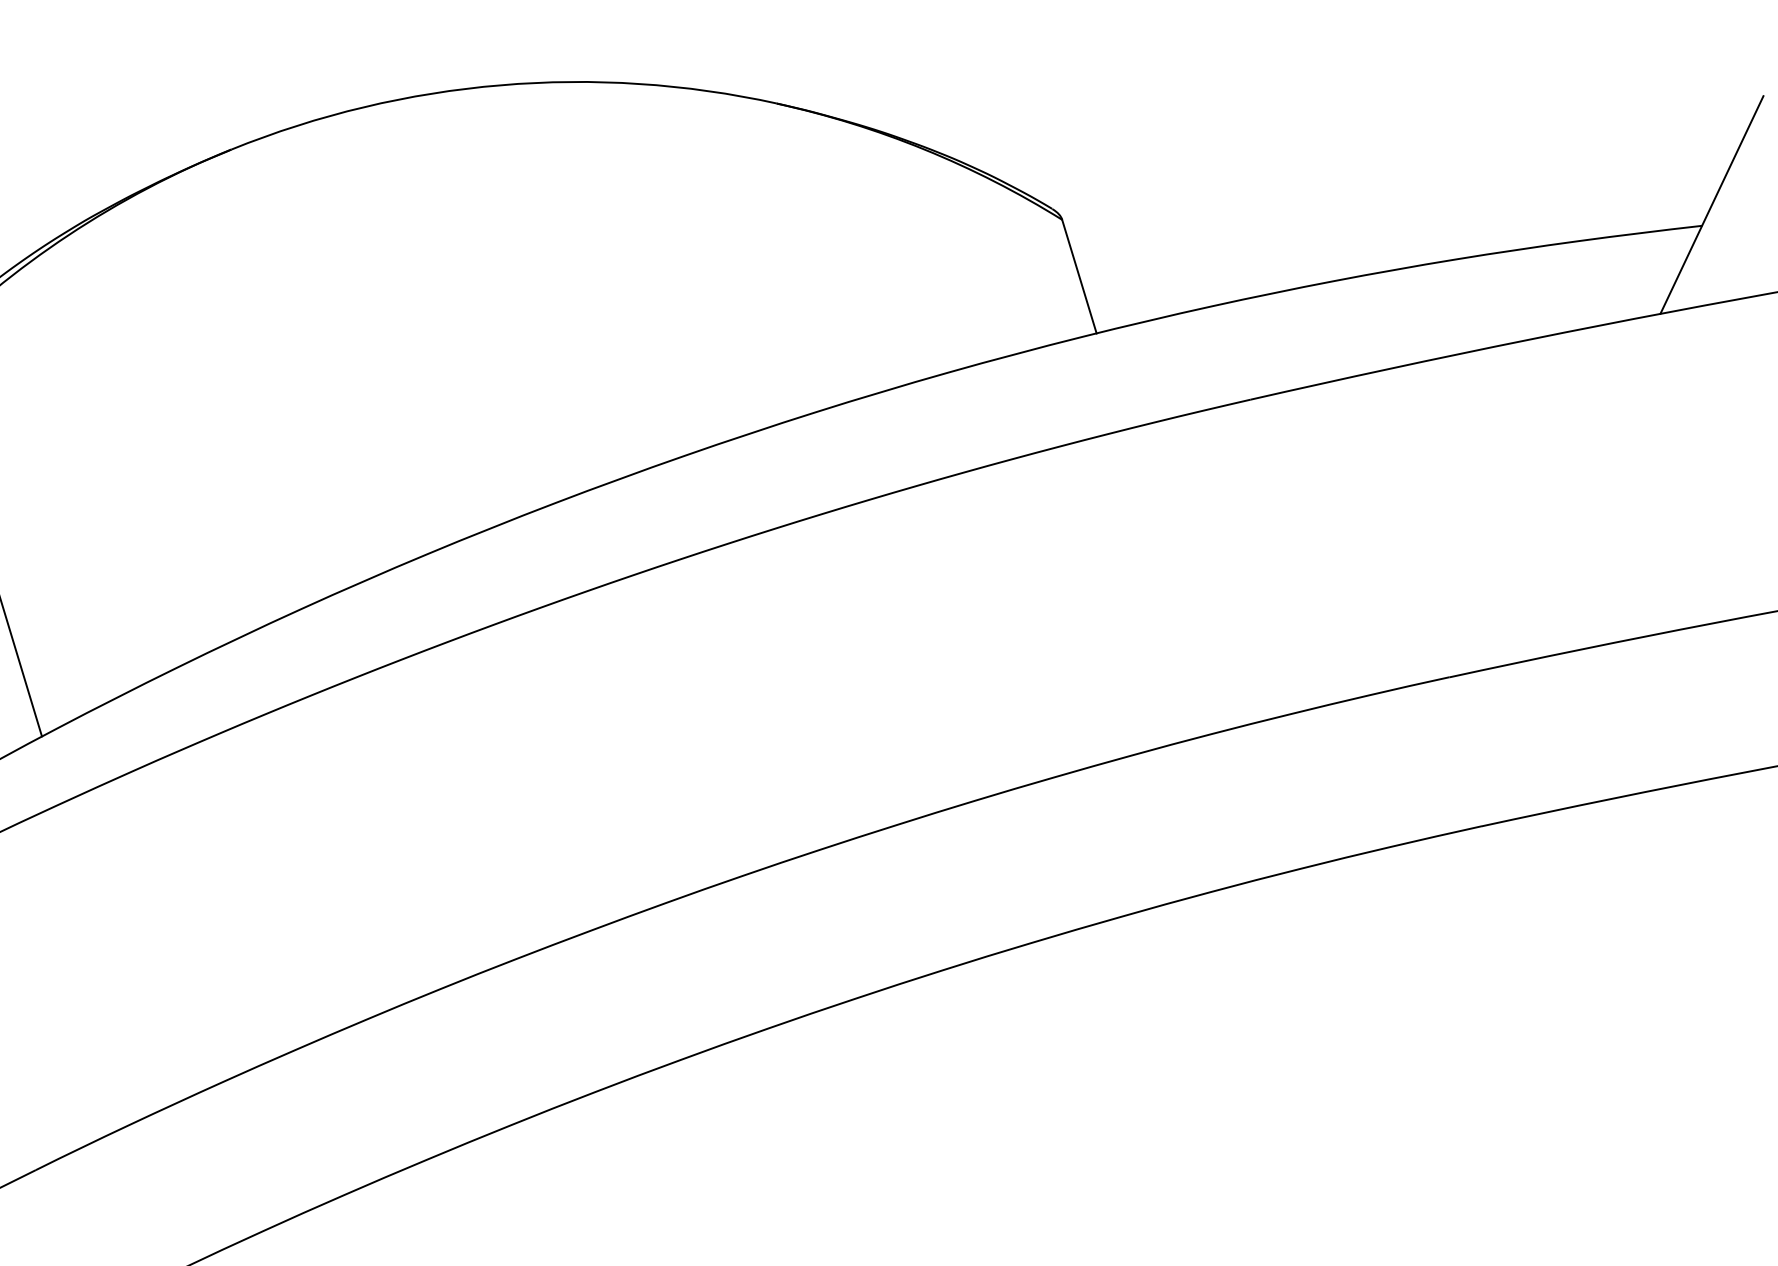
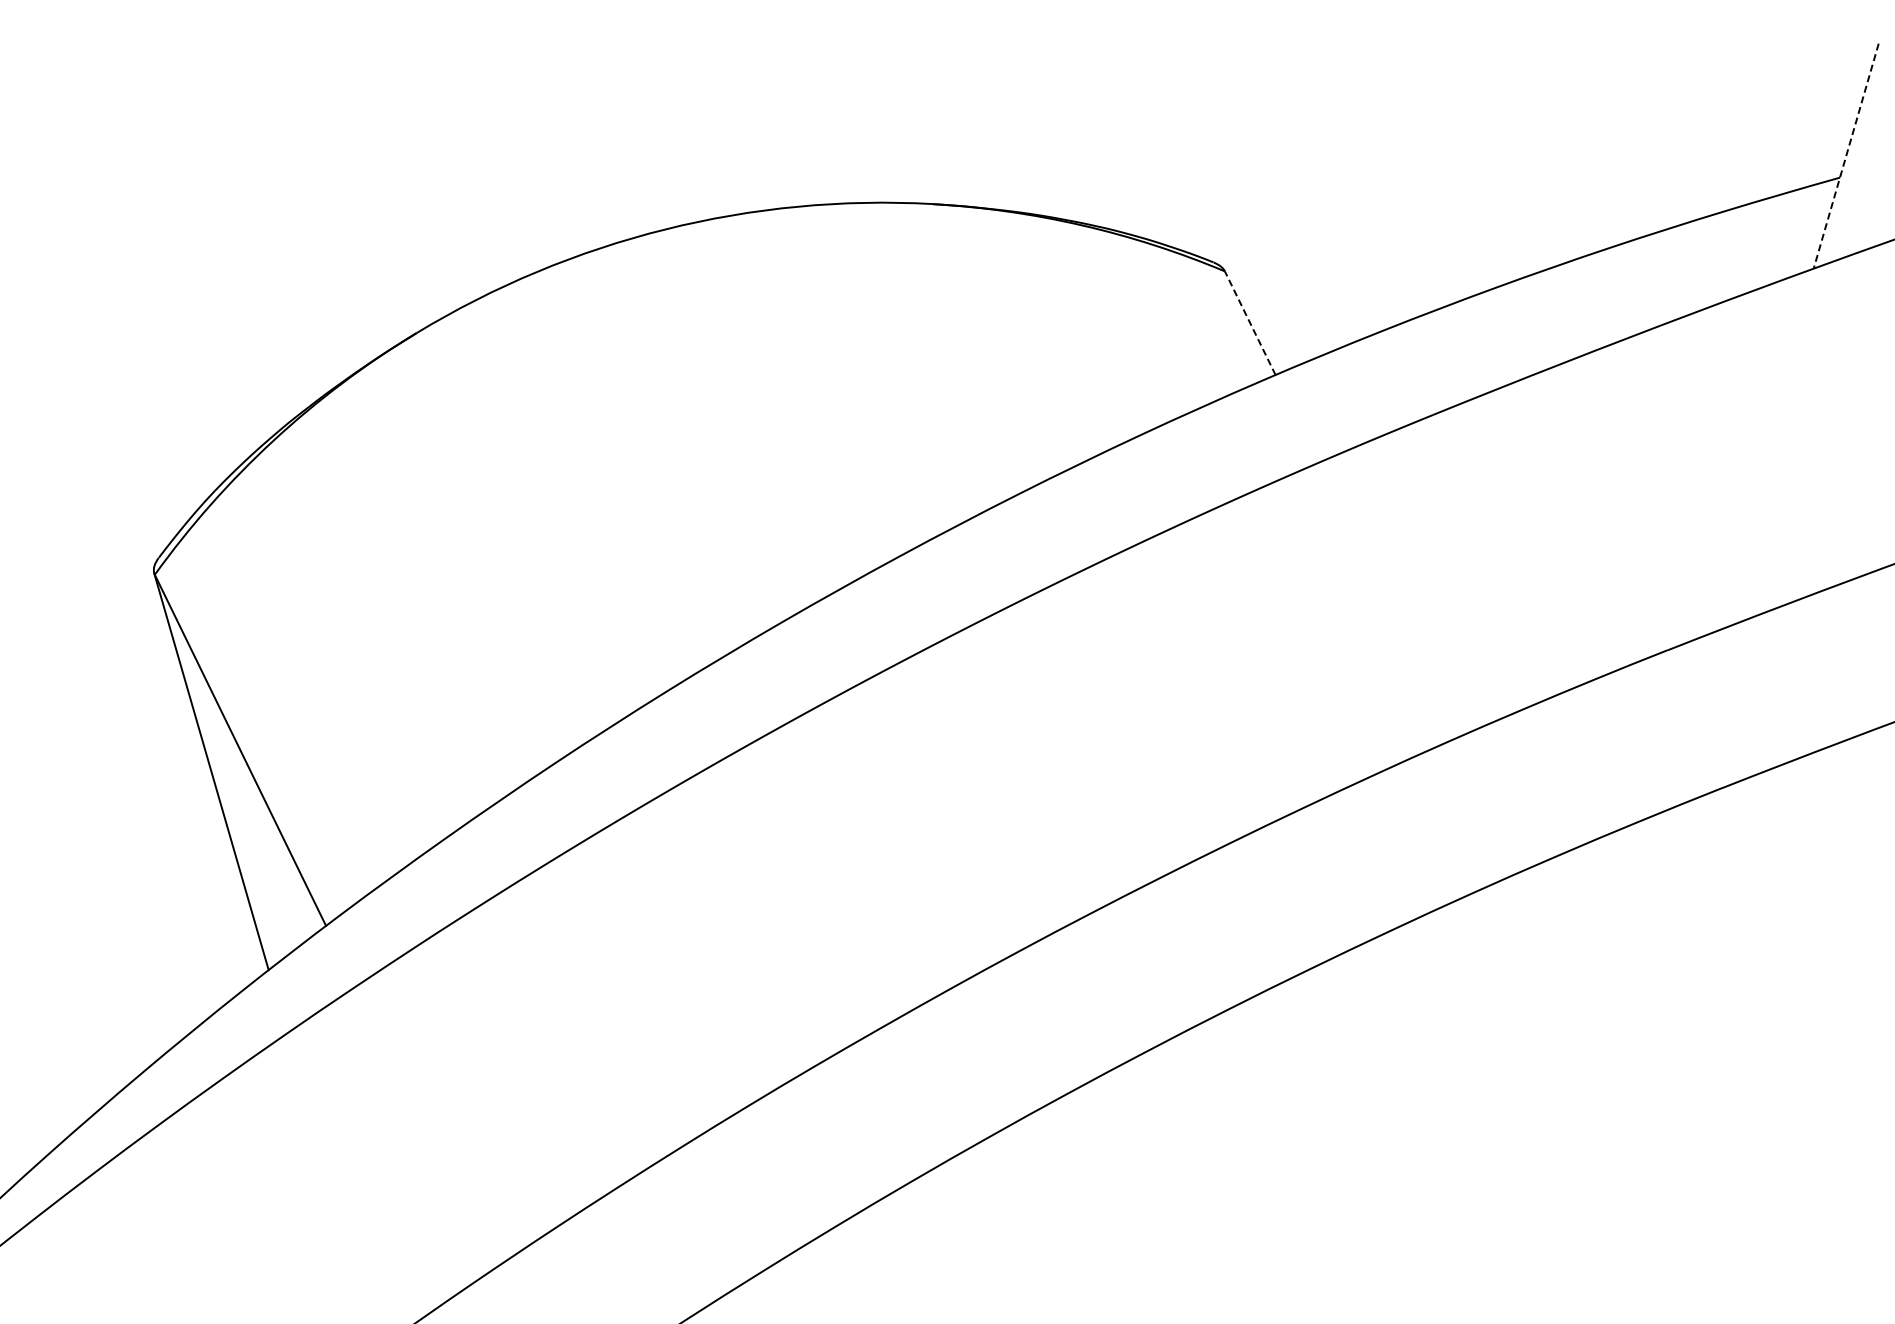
line: (1712, 205) -> (1846, 156), solid -> dashed
line: (1079, 276) -> (1250, 323), solid -> dashed

